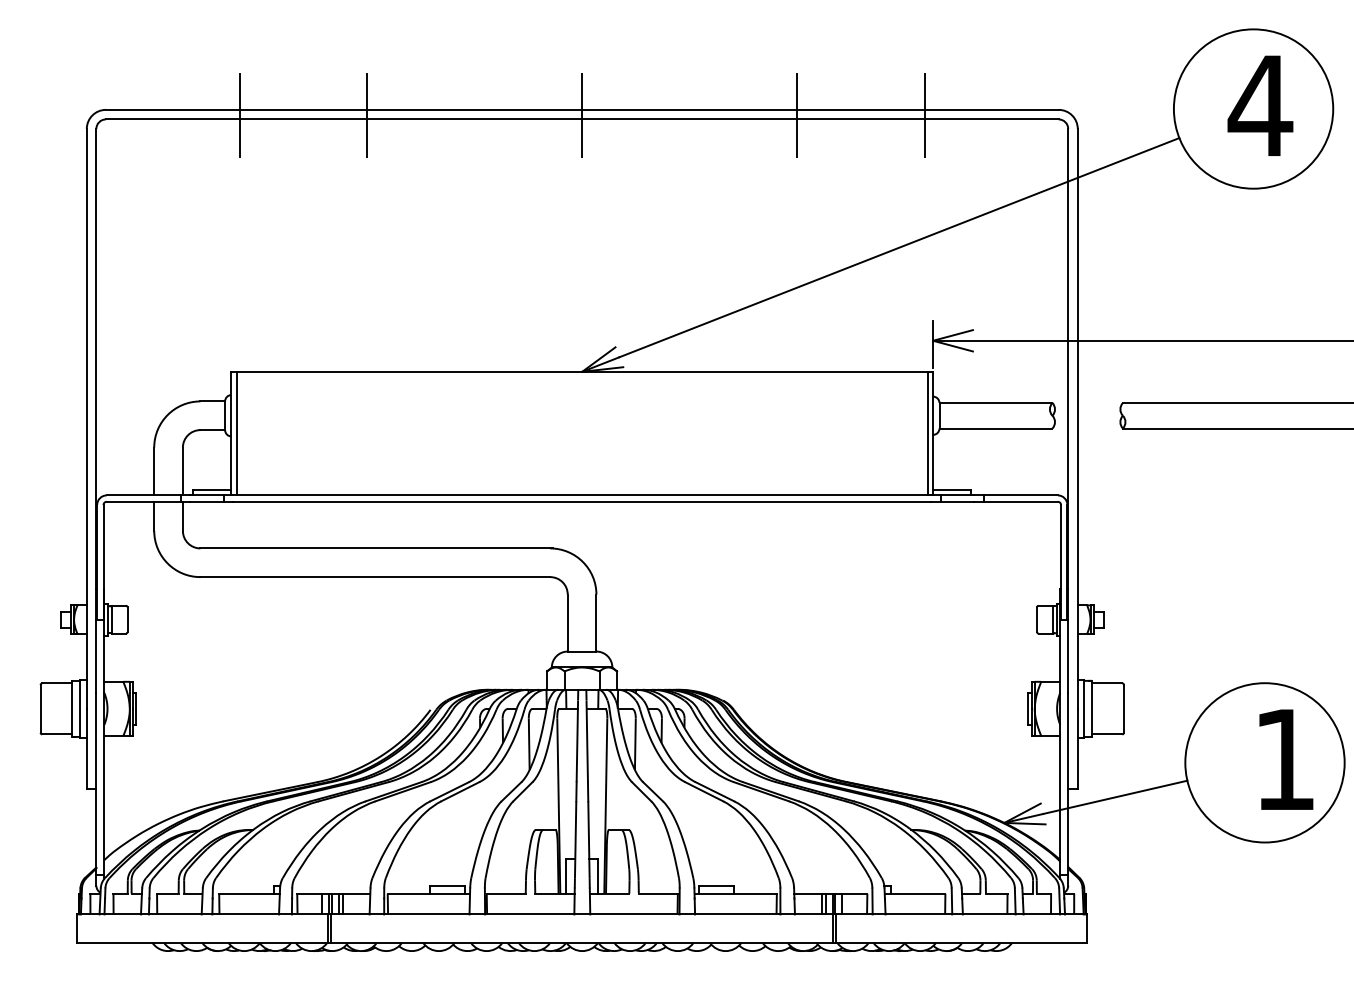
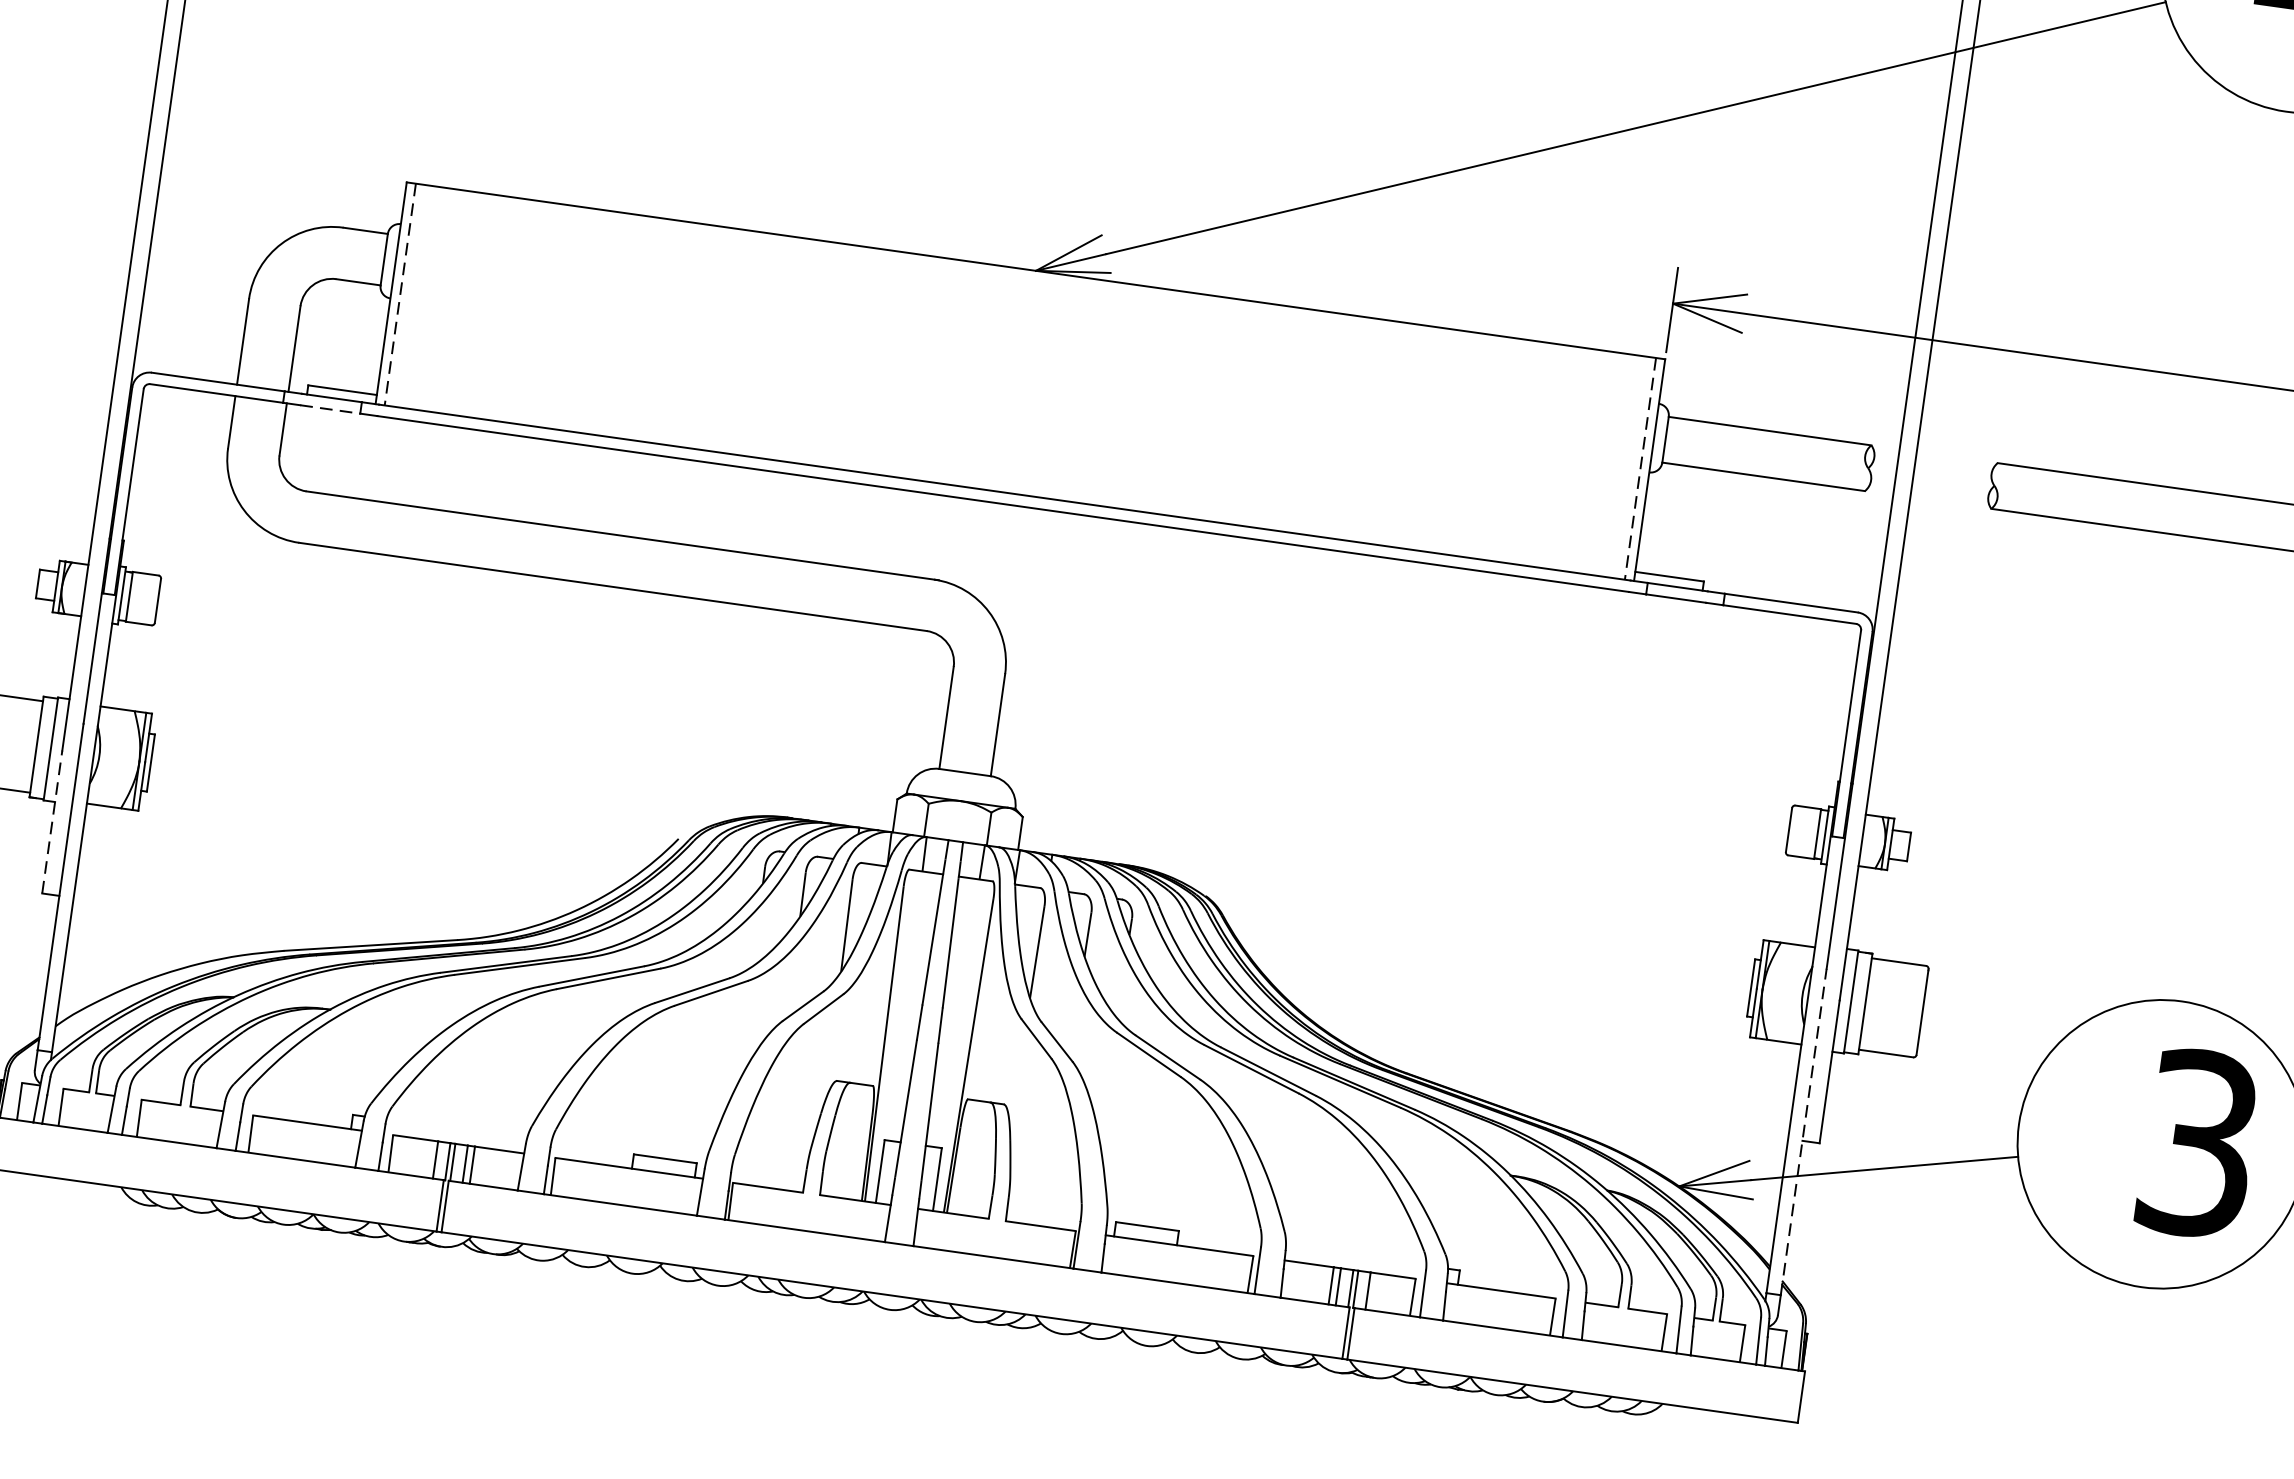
line: (236, 433) -> (400, 294), solid -> dashed
line: (928, 433) -> (1641, 468), solid -> dashed
line: (207, 501) -> (331, 409), solid -> dashed
line: (86, 748) -> (51, 821), solid -> dashed
text: (1284, 759) -> (2197, 1143), 1 -> 3
line: (1068, 783) -> (1804, 1131), solid -> dashed

